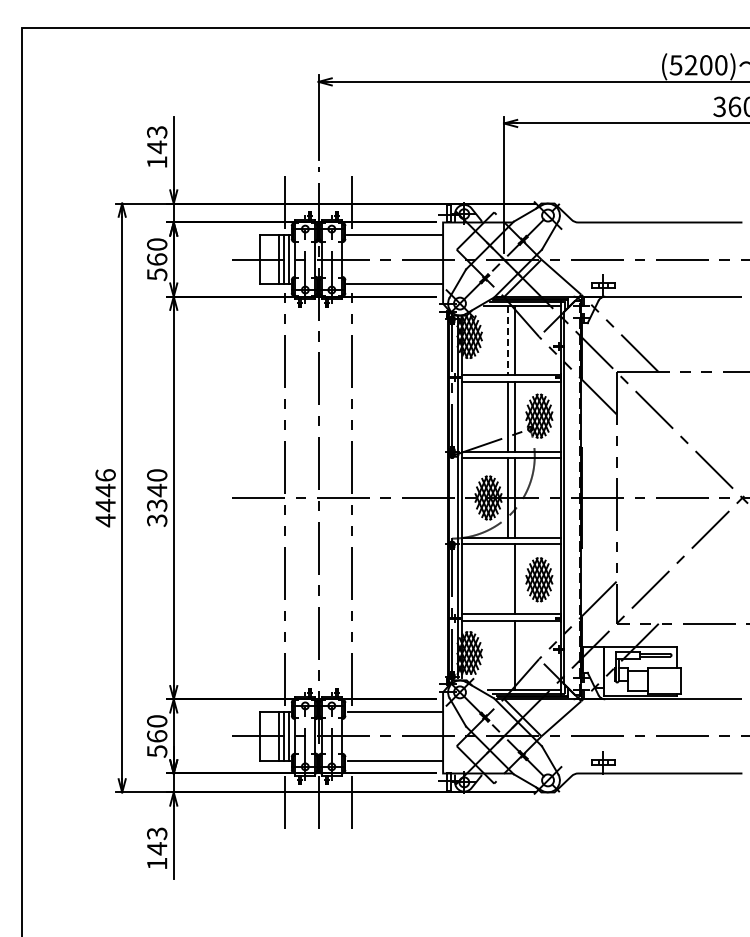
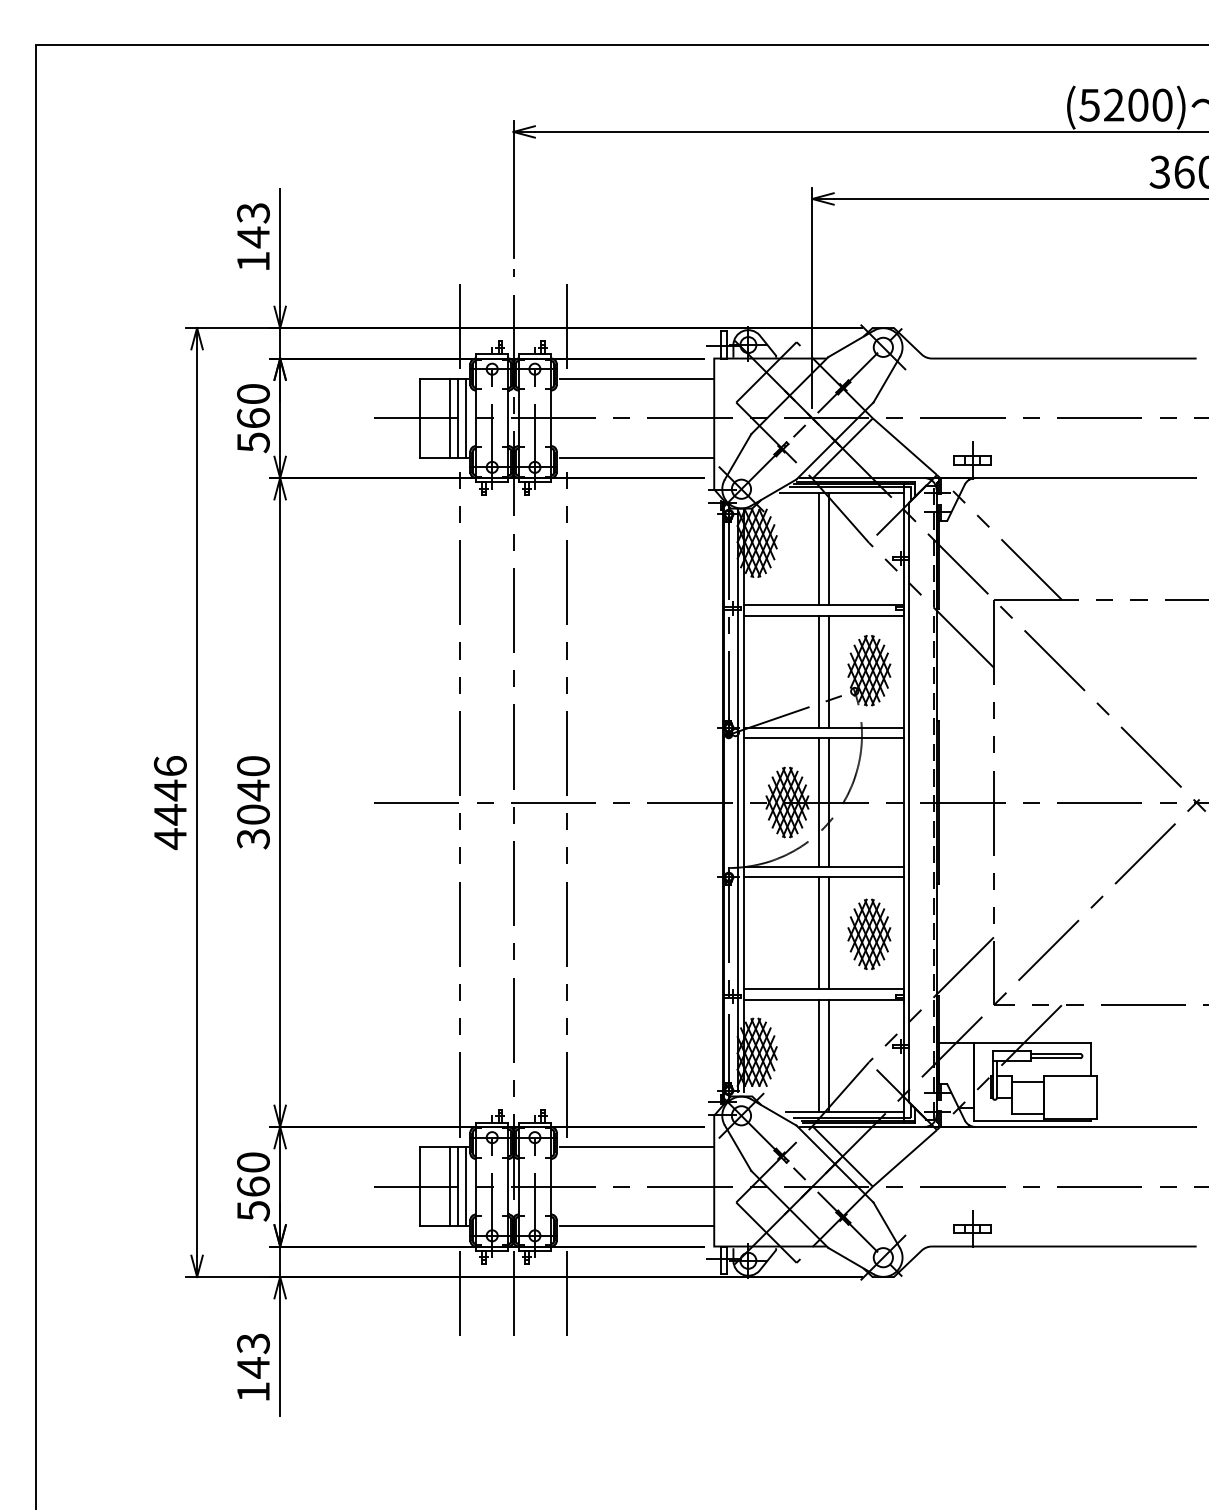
line: (507, 340) -> (818, 548), dashed -> solid
text: (157, 505) -> (253, 814), 3340 -> 3040
line: (507, 578) -> (818, 932), added
line: (507, 655) -> (818, 1056), added

